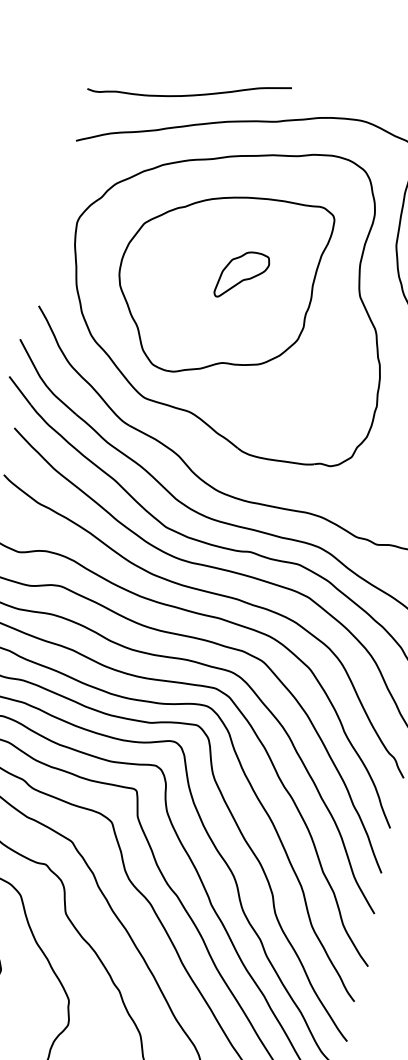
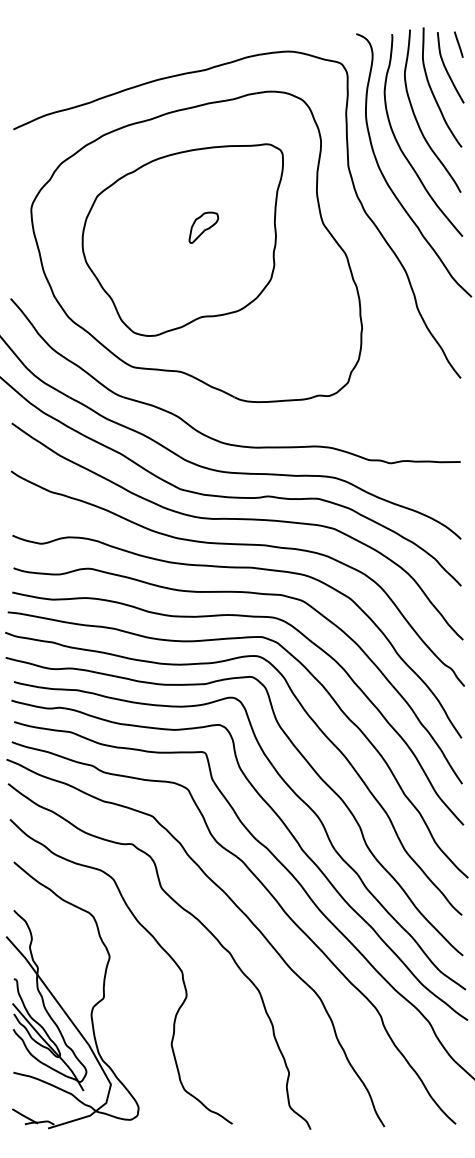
curve: (191, 94) -> (116, 60), removed
part: (242, 275) -> (203, 227), size x0.6

